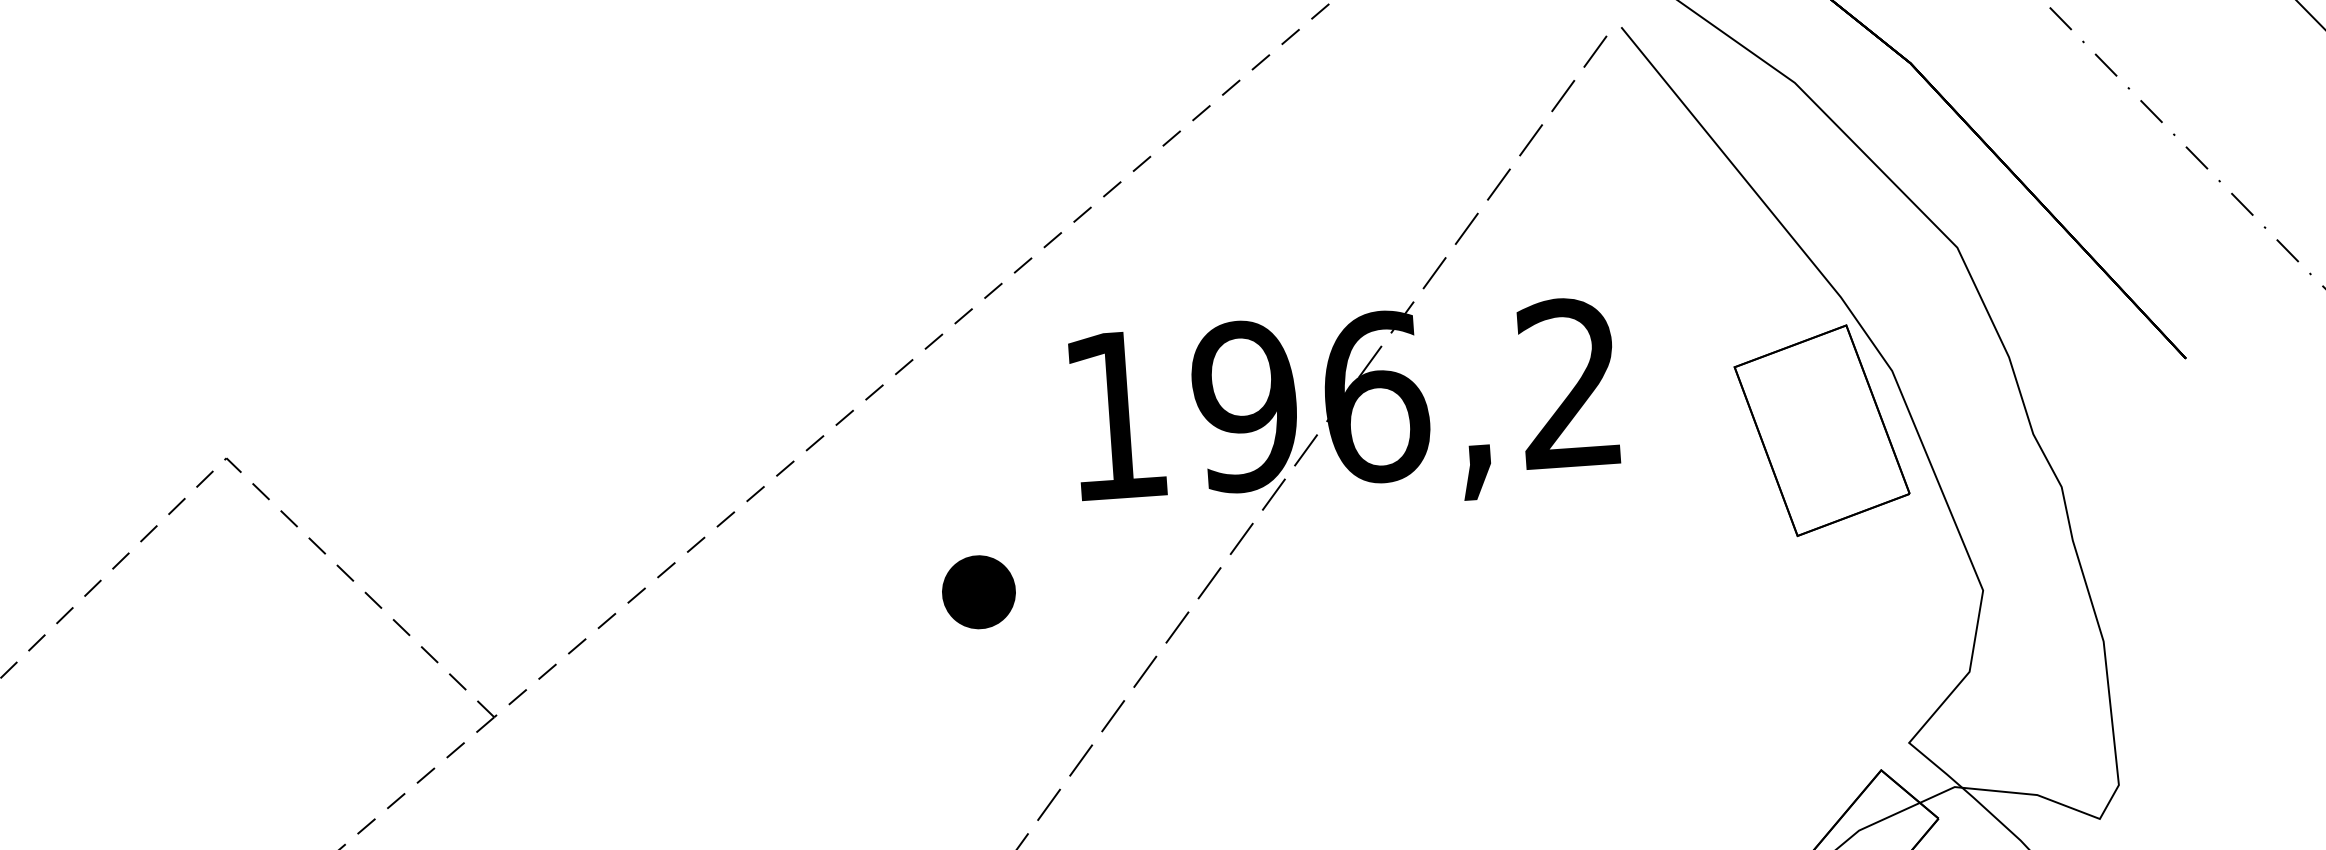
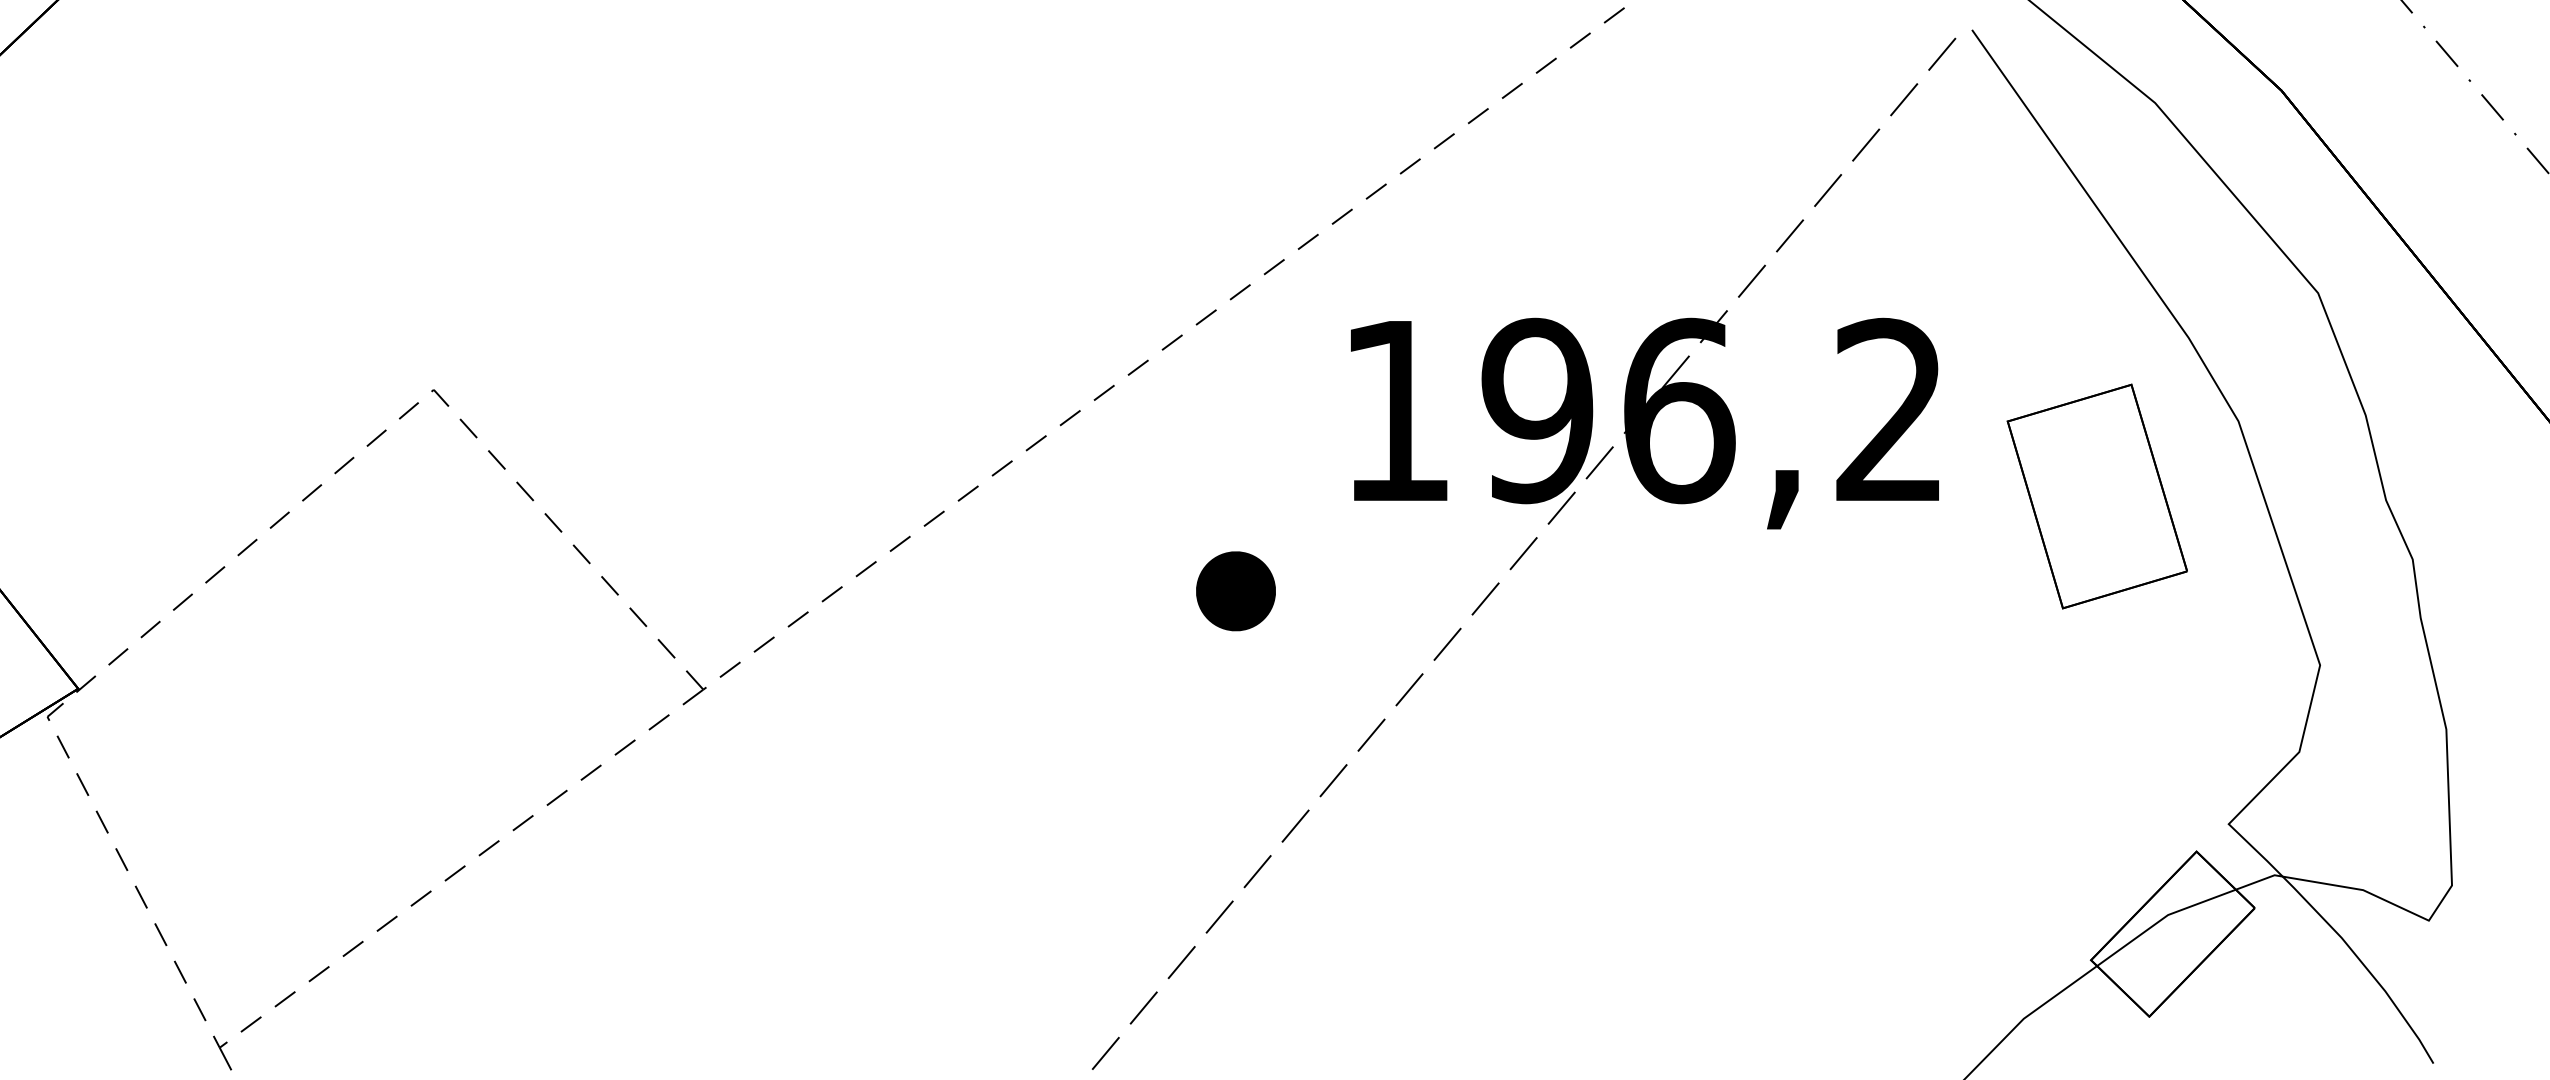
part: (1821, 430) -> (2096, 496), moved

